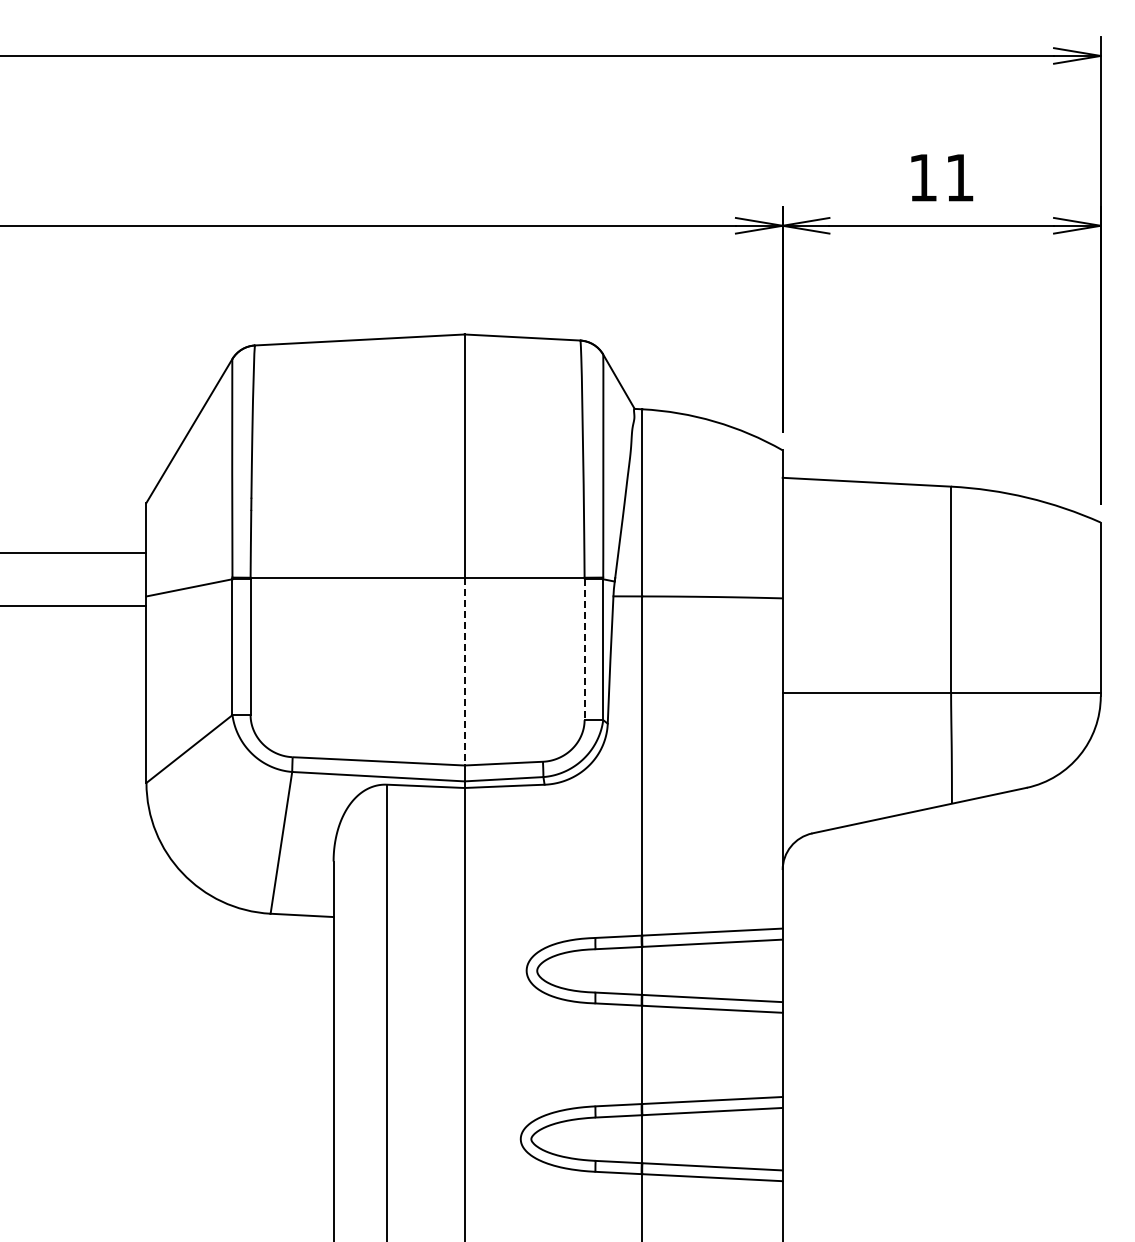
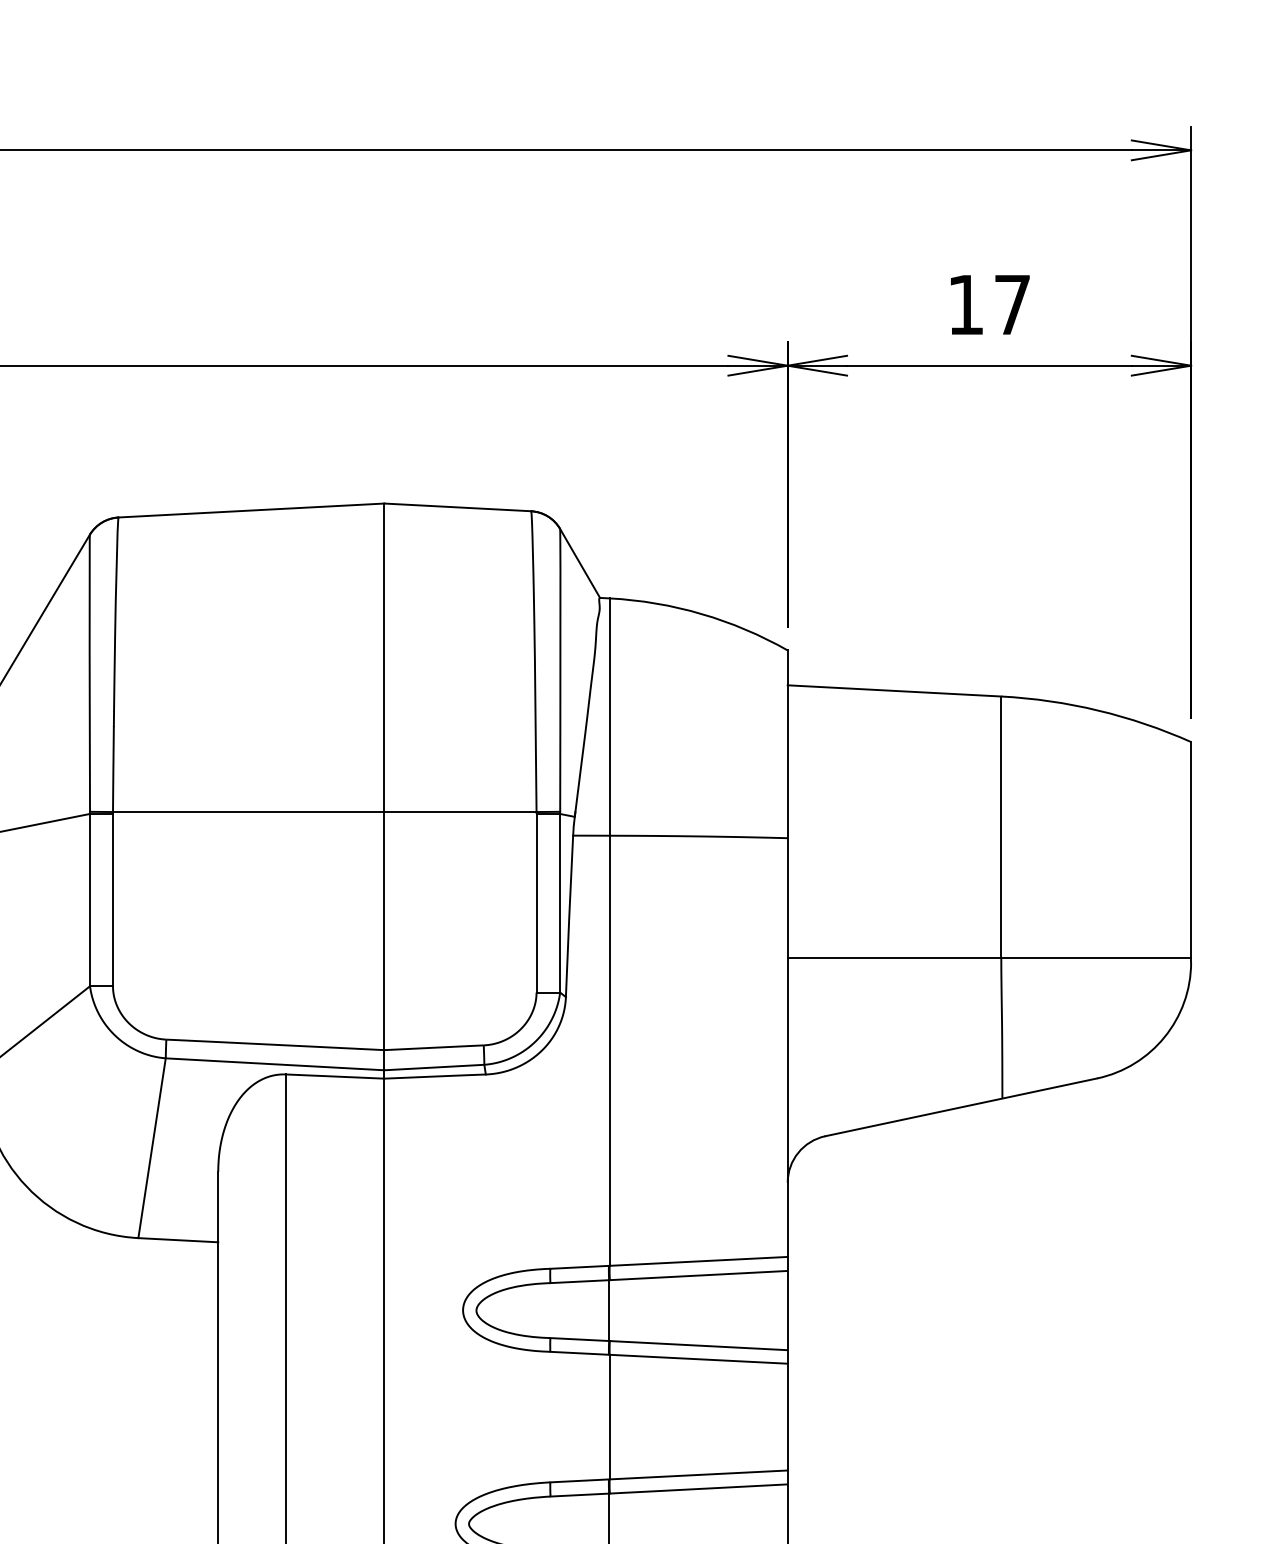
text: (959, 177) -> (1011, 304), 11 -> 17
line: (584, 650) -> (536, 904), dashed -> solid
line: (464, 671) -> (384, 930), dashed -> solid

